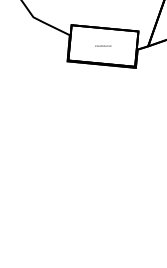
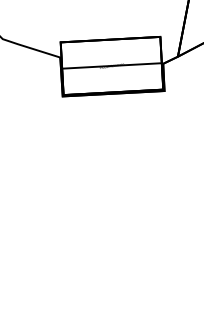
line: (103, 45) -> (112, 65), added

